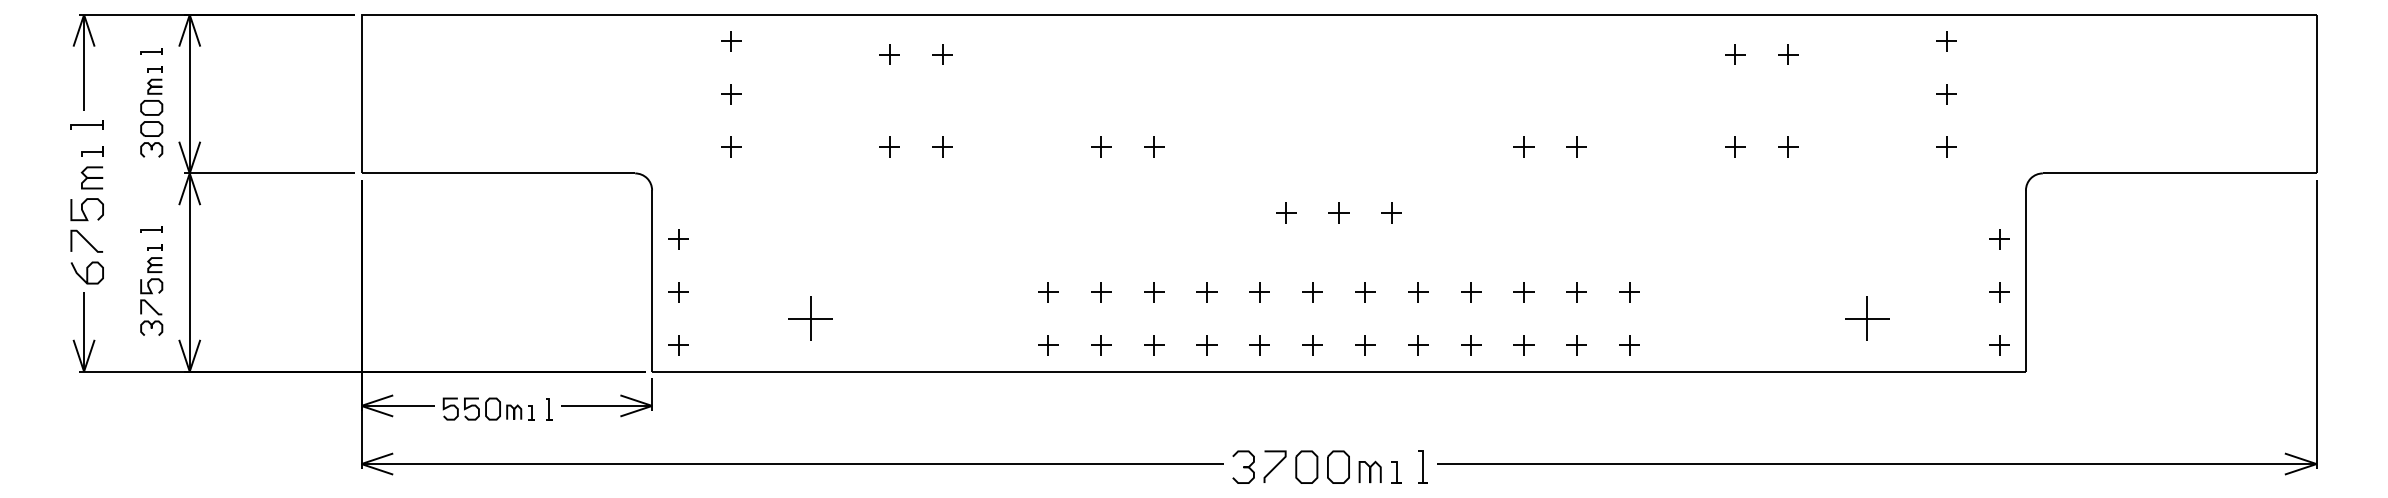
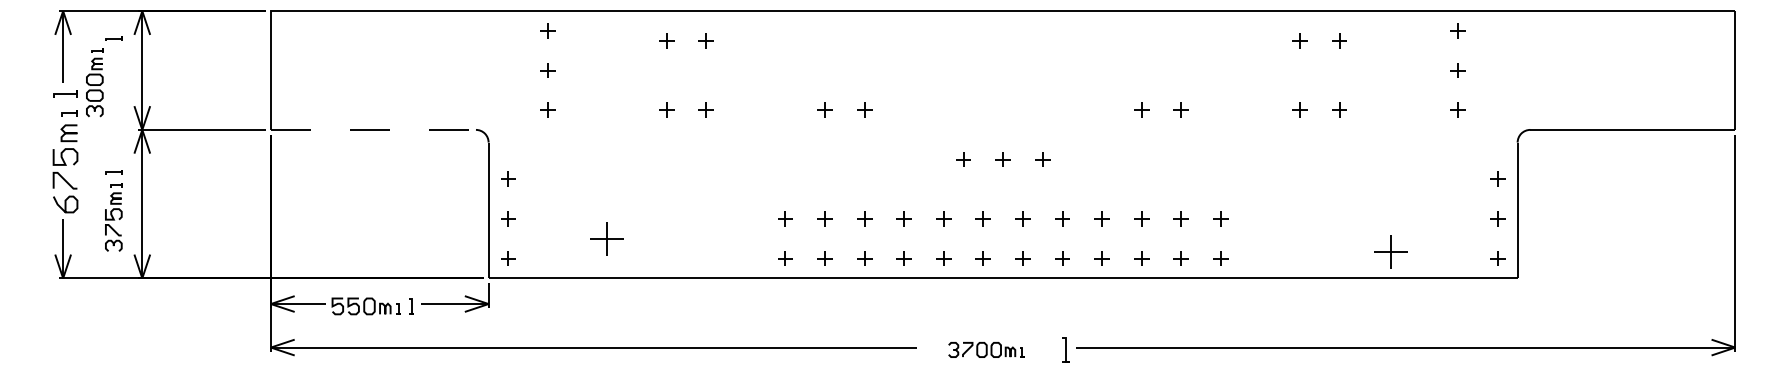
part: (151, 111) -> (94, 82), moved
line: (498, 172) -> (373, 129), solid -> dashed
part: (1866, 318) -> (1390, 251), moved
part: (1316, 466) -> (986, 349), size x0.6

